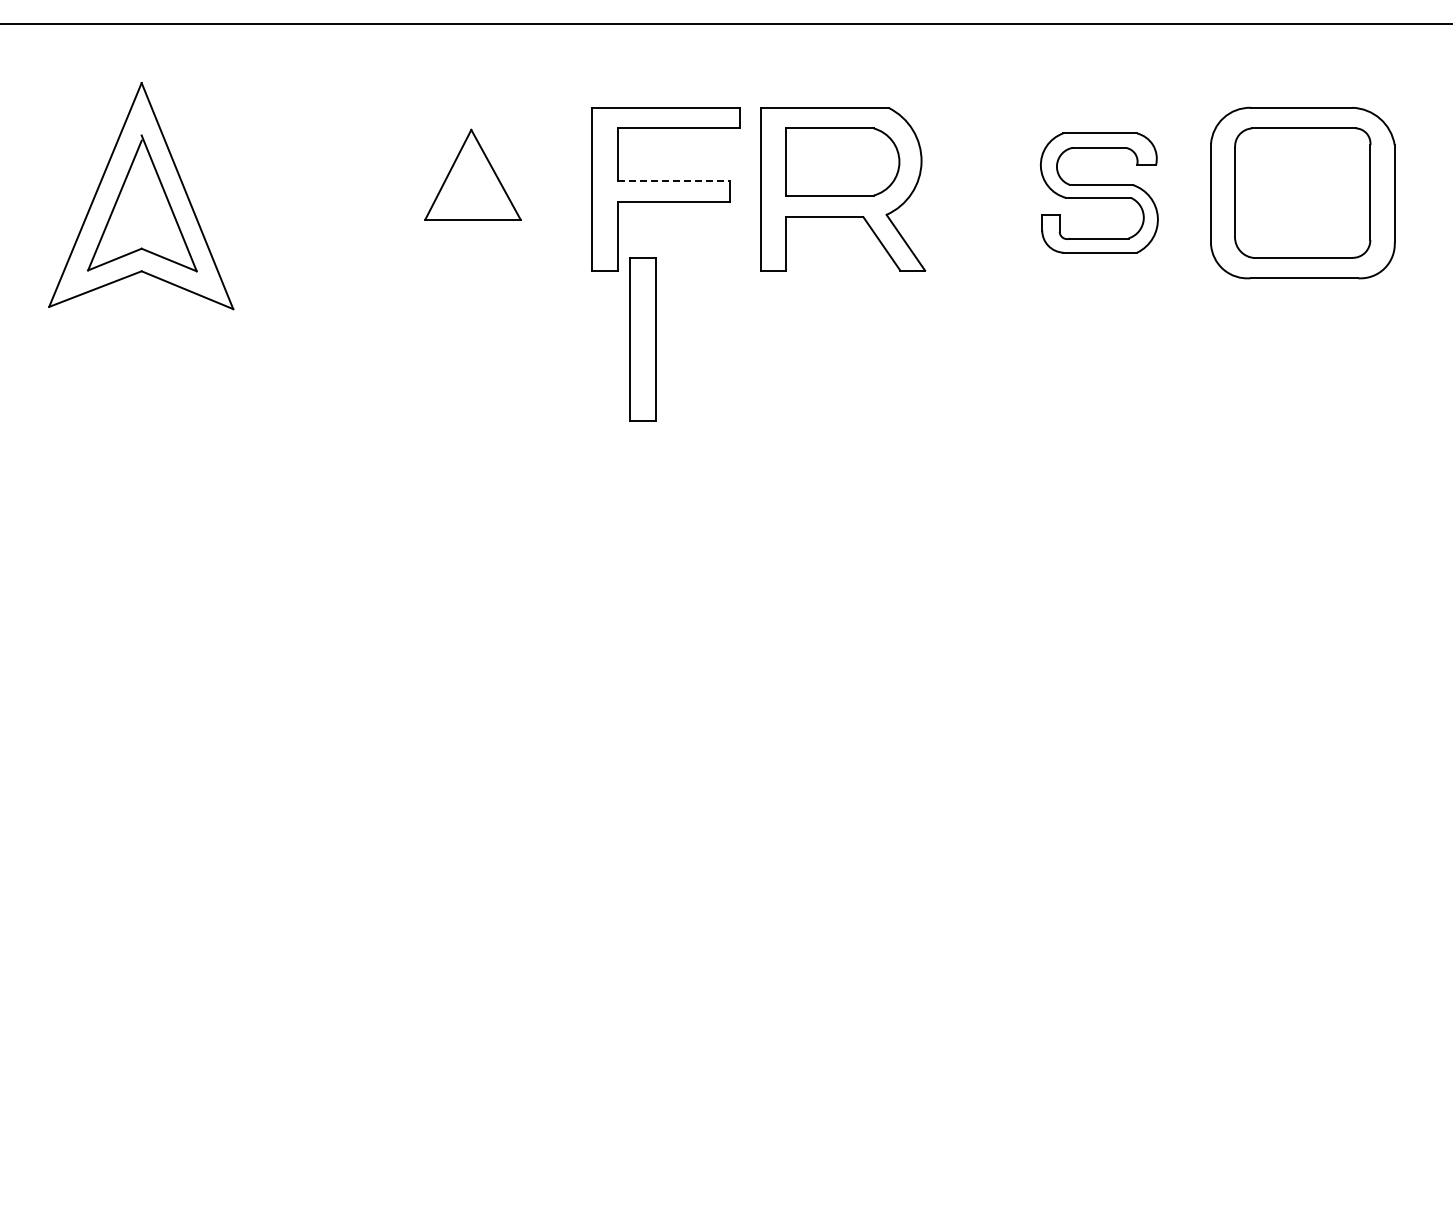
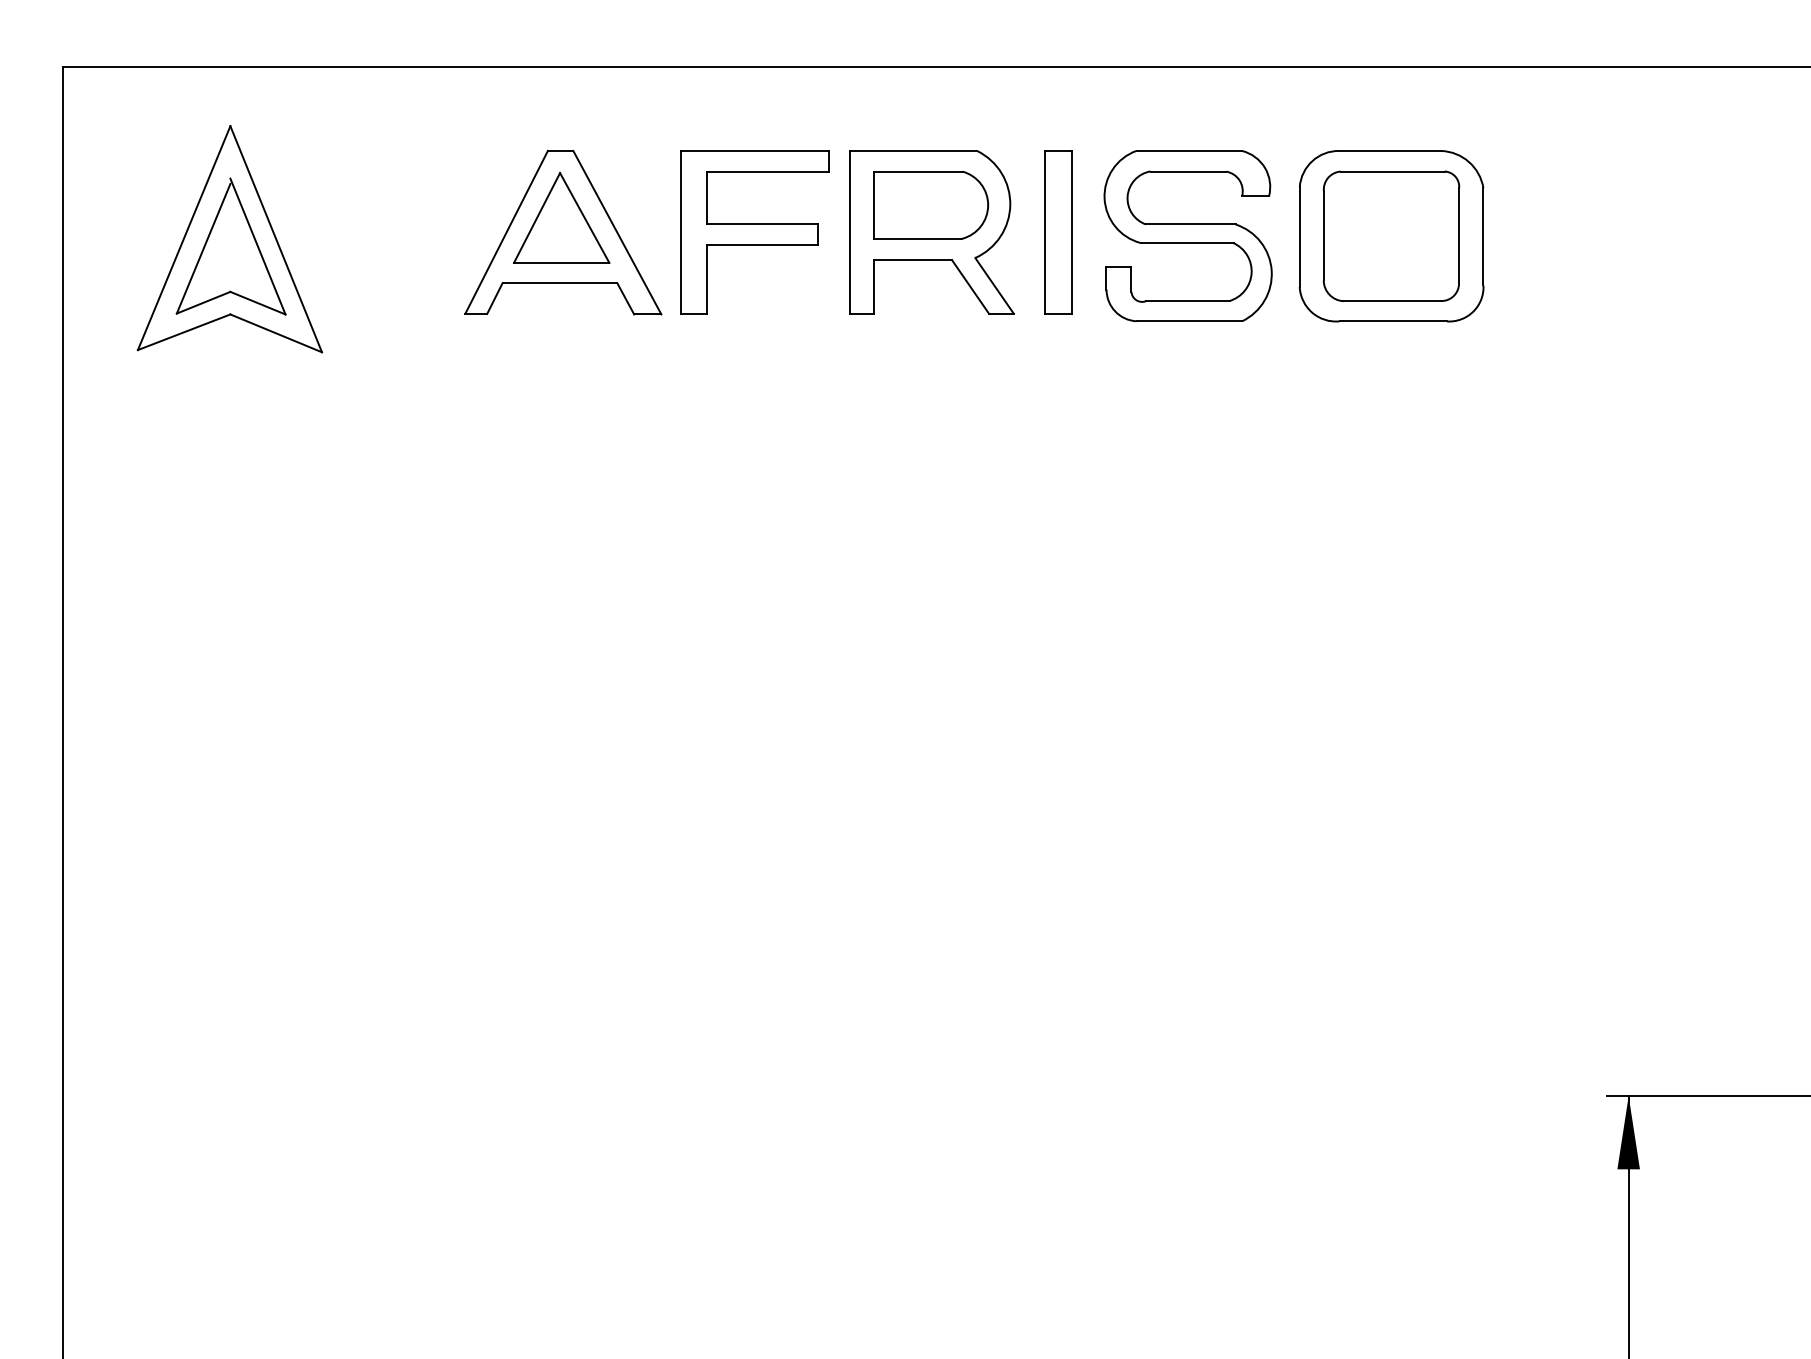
line: (673, 181) -> (762, 224), dashed -> solid
part: (474, 189) -> (563, 232), added
part: (1098, 193) -> (1187, 236), size x1.43
part: (642, 339) -> (1058, 232), moved

